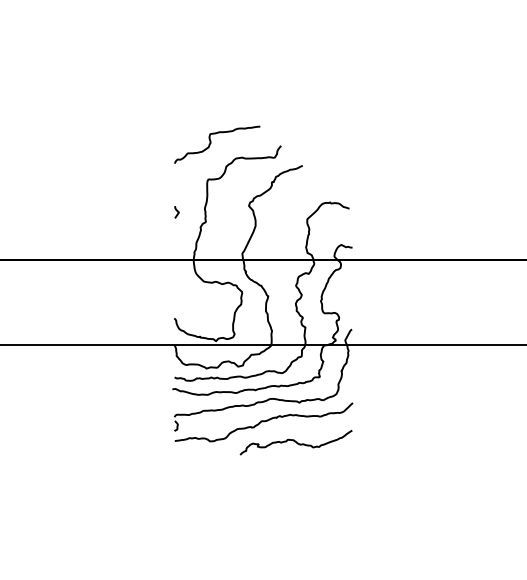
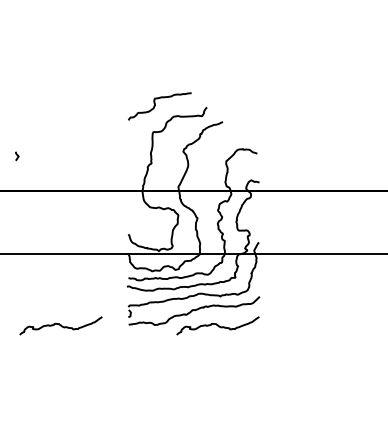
curve: (177, 212) -> (17, 156), moved
curve: (82, 442) -> (60, 325), added

